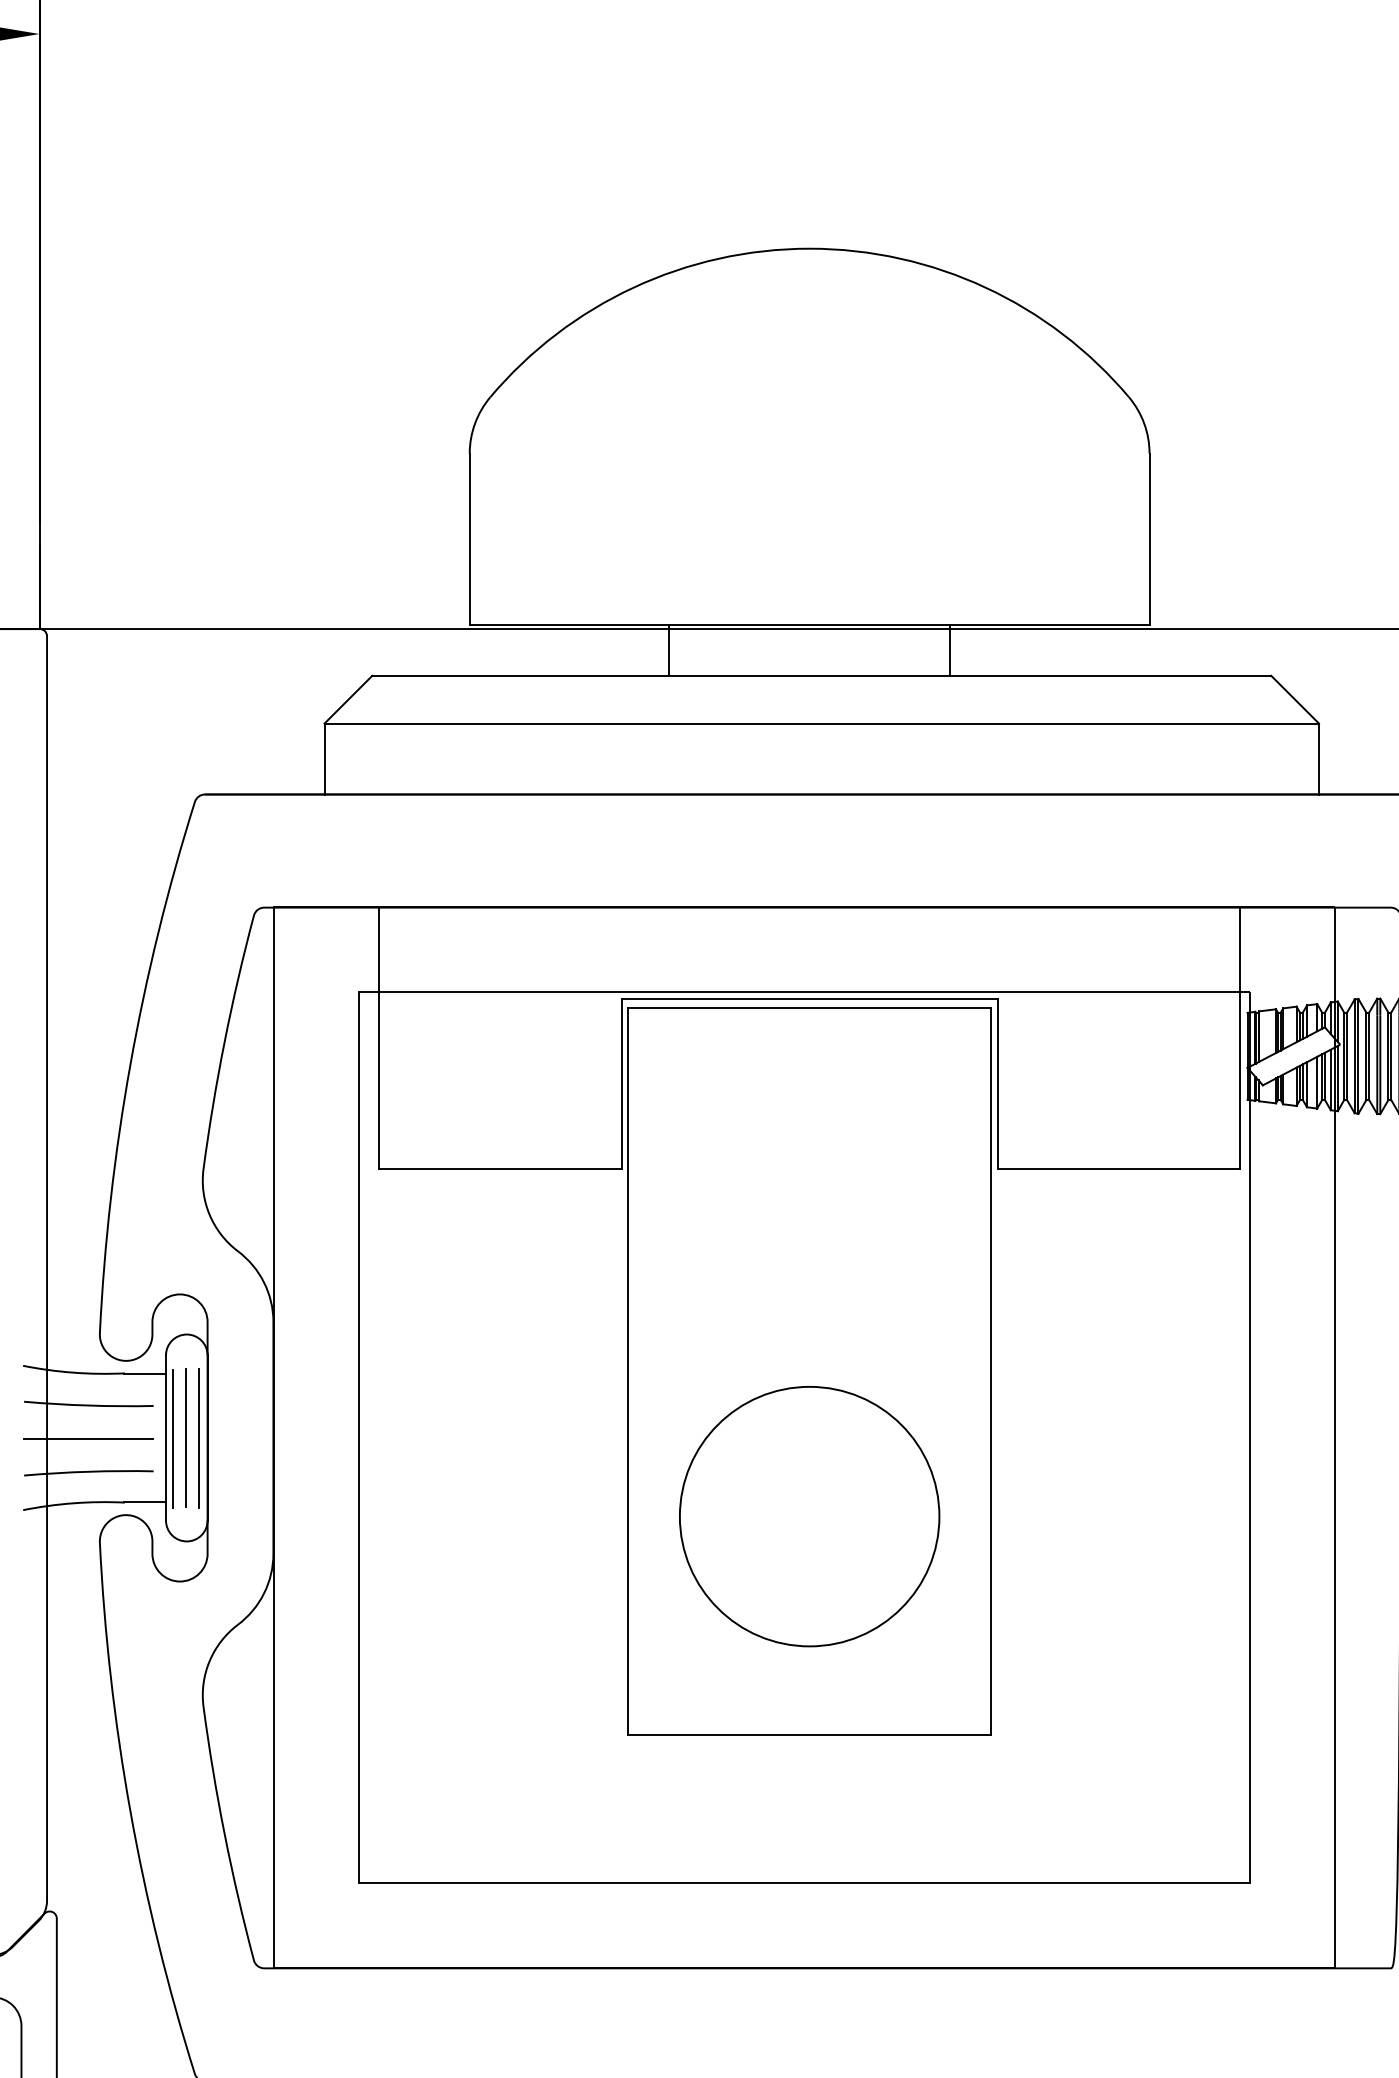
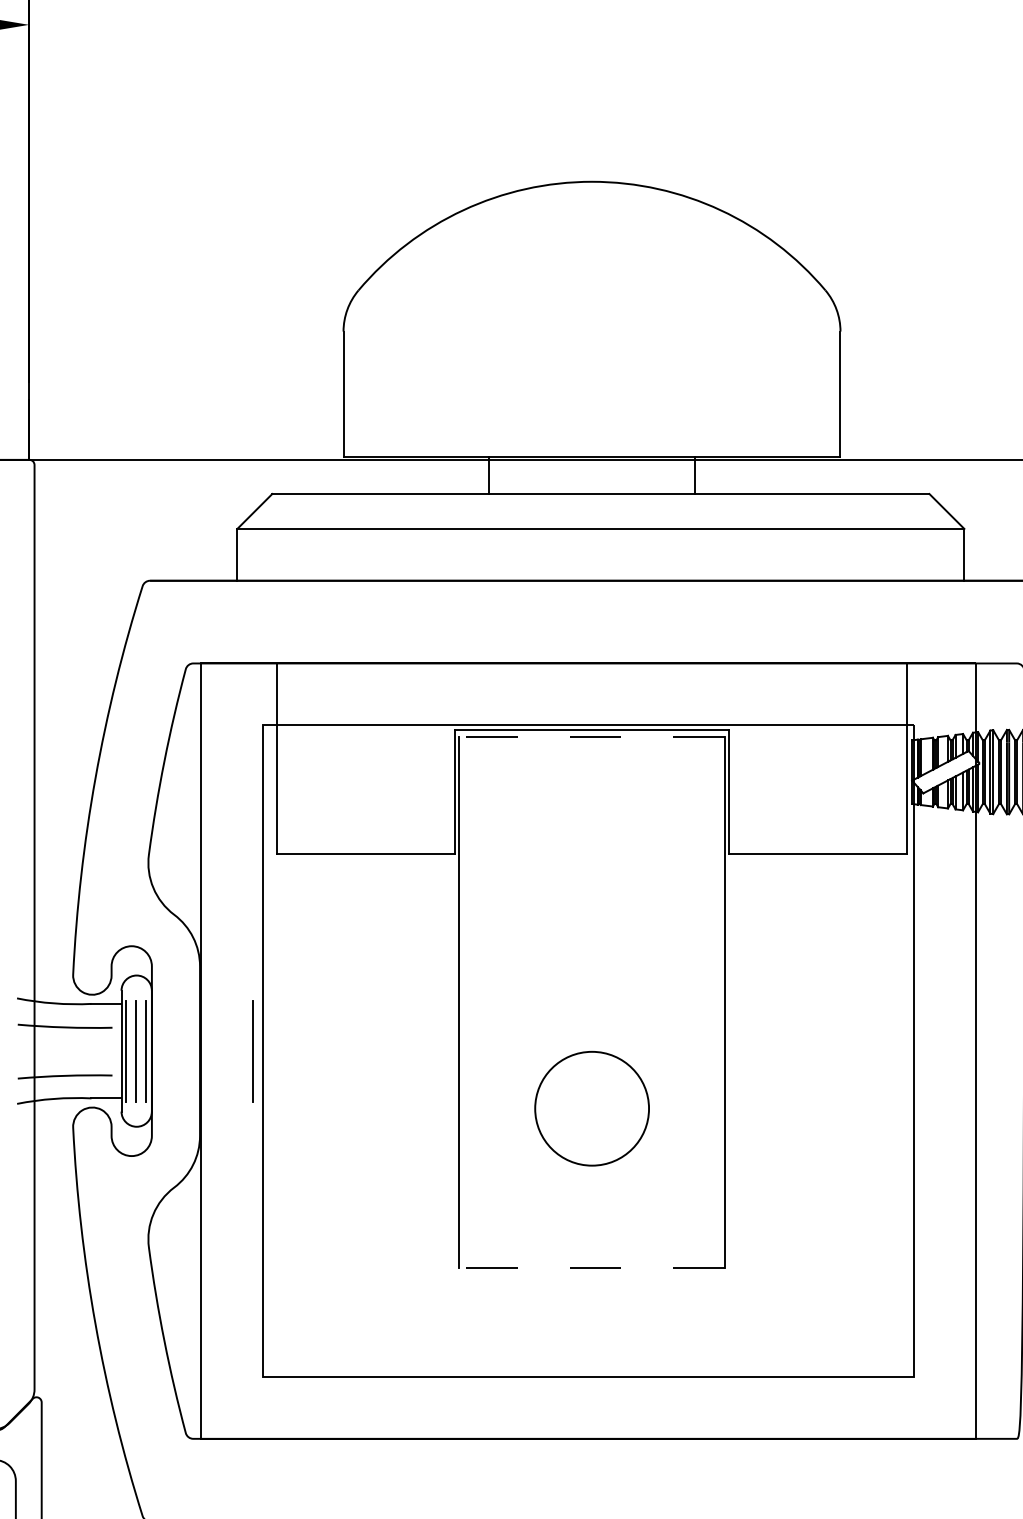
line: (809, 1007) -> (591, 736), solid -> dashed
line: (345, 1437) -> (252, 1050), added
line: (88, 1438) -> (64, 1051), removed
circle: (809, 1516) -> (591, 1108), size x0.6
line: (809, 1734) -> (591, 1267), solid -> dashed

